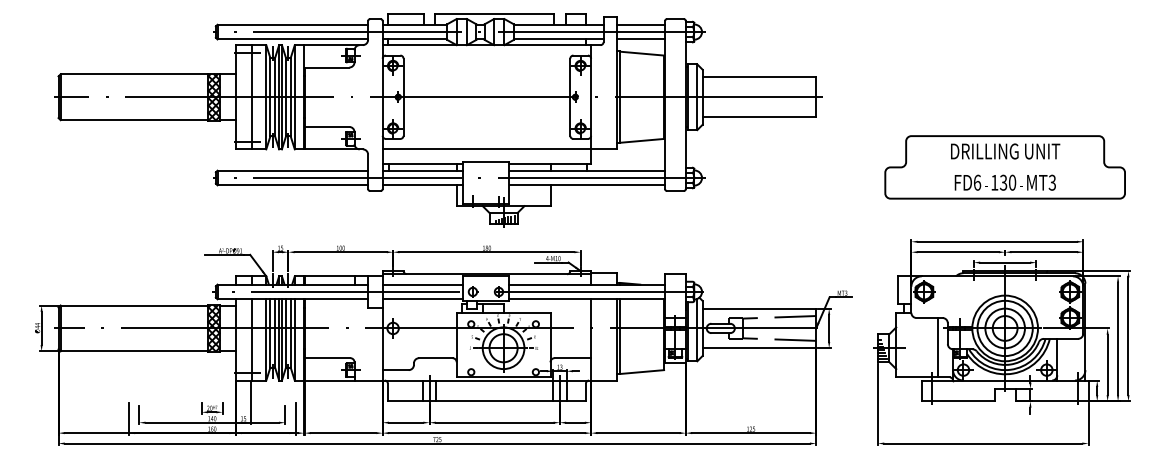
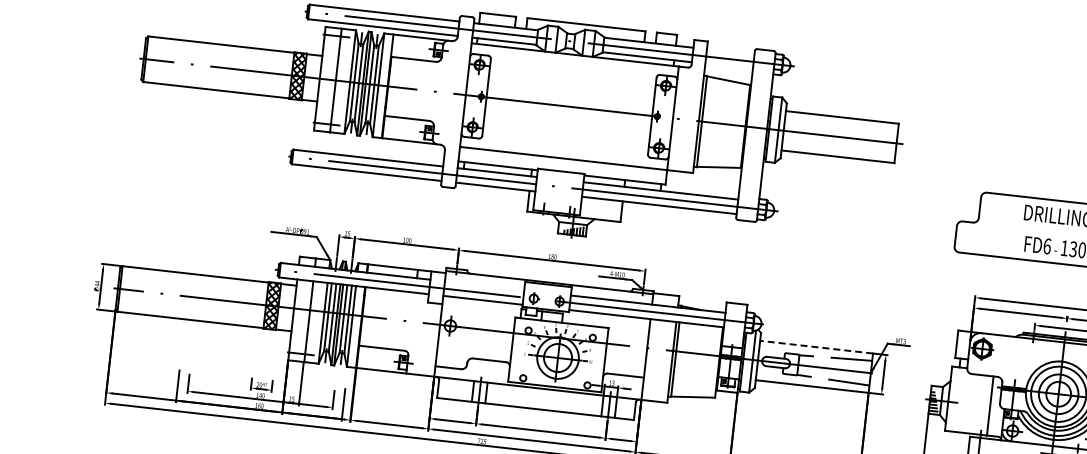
line: (641, 24) -> (731, 51), removed
line: (641, 39) -> (729, 66), removed
line: (422, 284) -> (484, 285), removed
line: (759, 308) -> (816, 347), solid -> dashed

